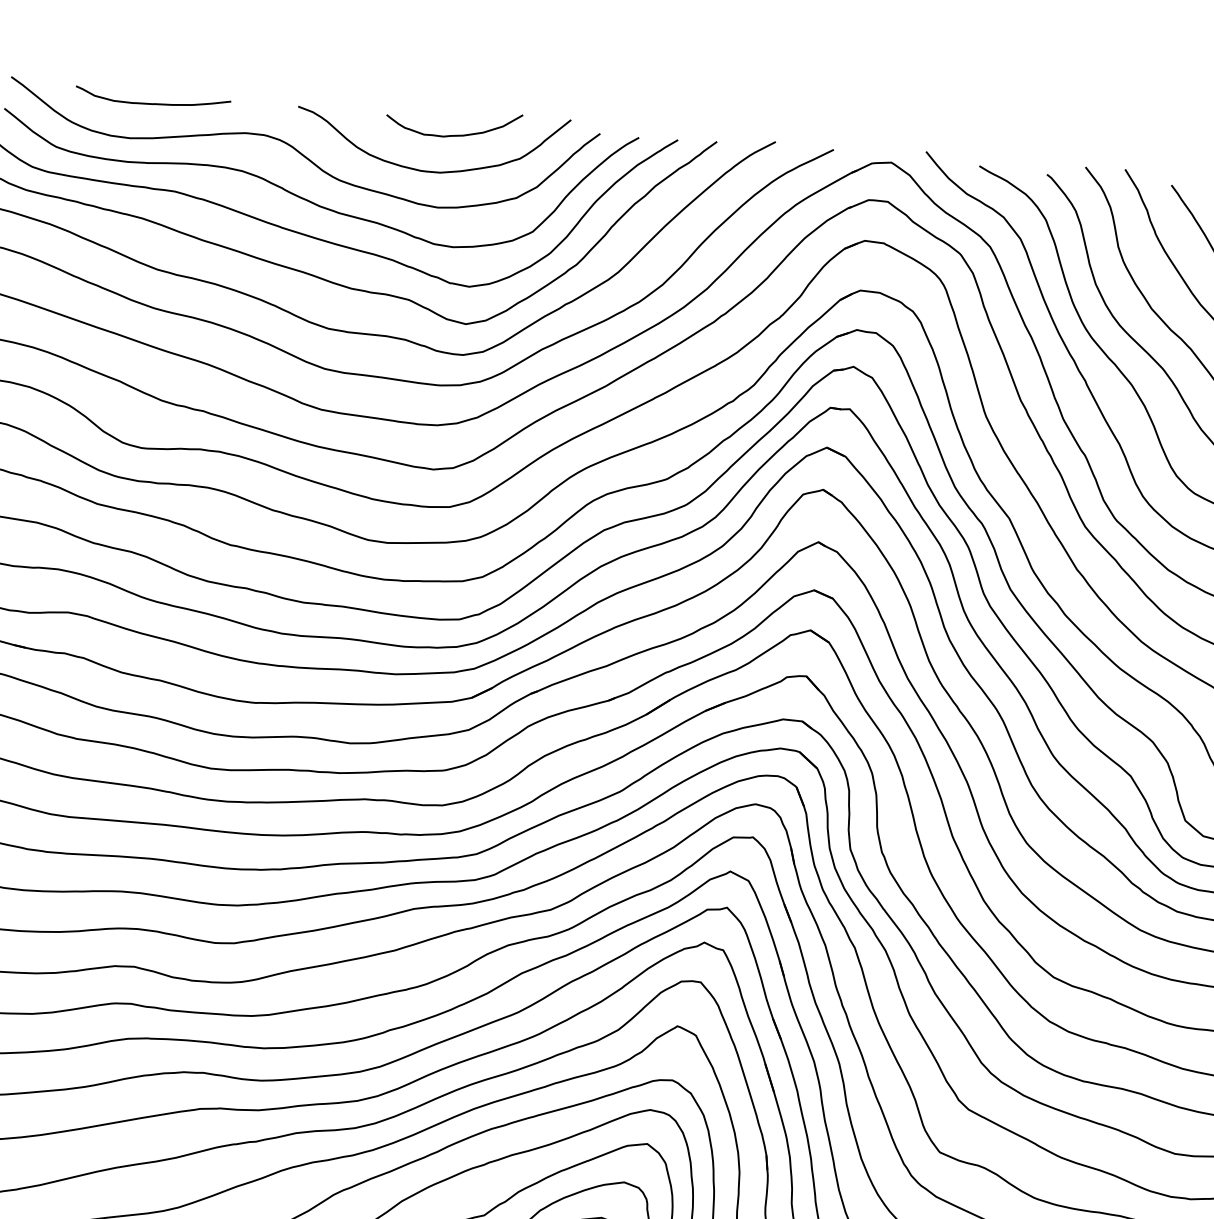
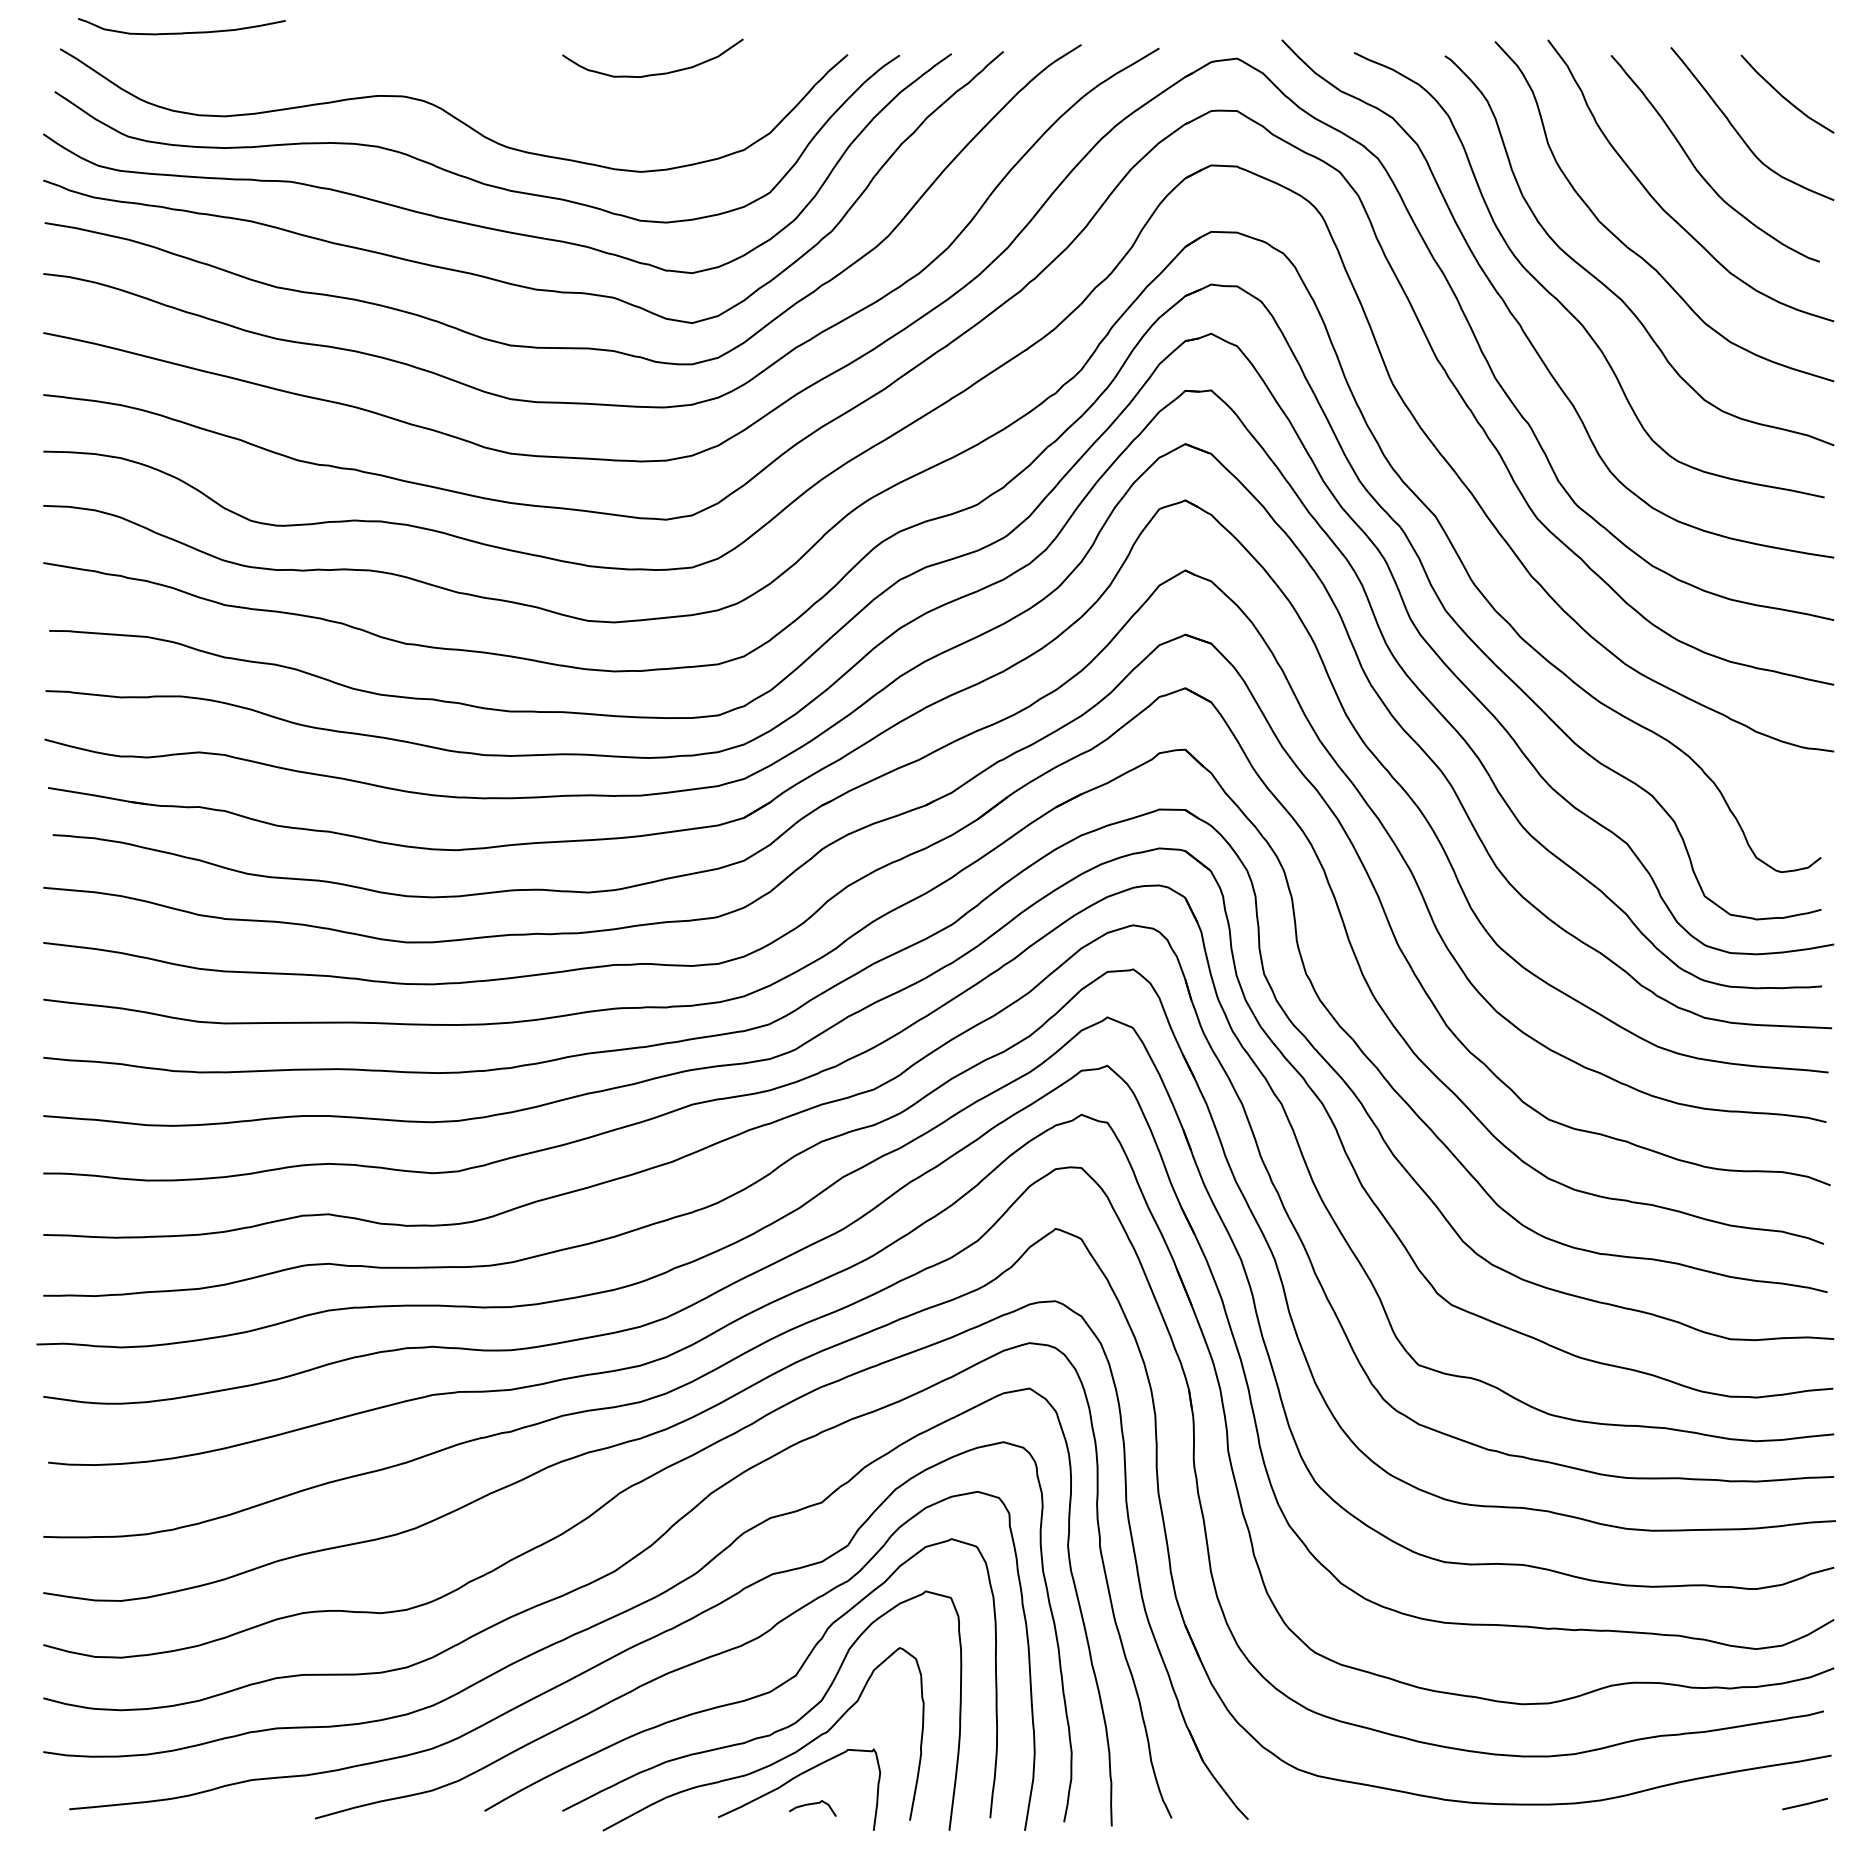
curve: (152, 103) -> (181, 32), moved
curve: (429, 171) -> (625, 124), removed

